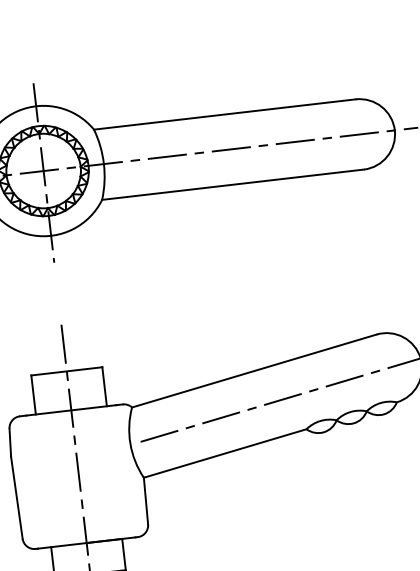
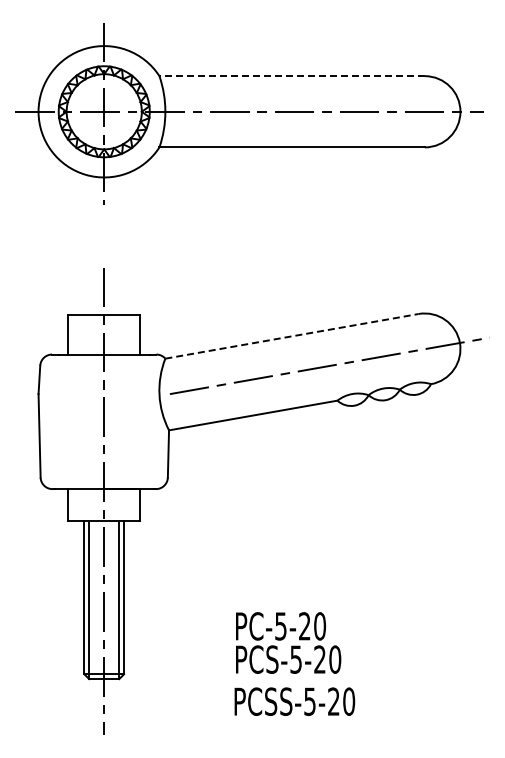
line: (225, 114) -> (292, 76), solid -> dashed
line: (254, 371) -> (292, 336), solid -> dashed

